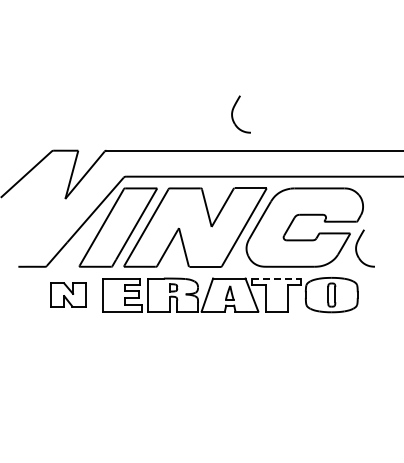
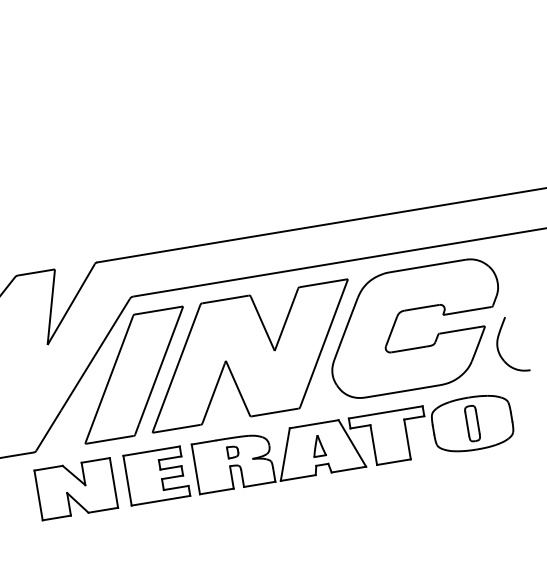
part: (233, 112) -> (279, 173), removed
line: (276, 278) -> (385, 412), dashed -> solid
part: (68, 294) -> (76, 488), size x1.43

